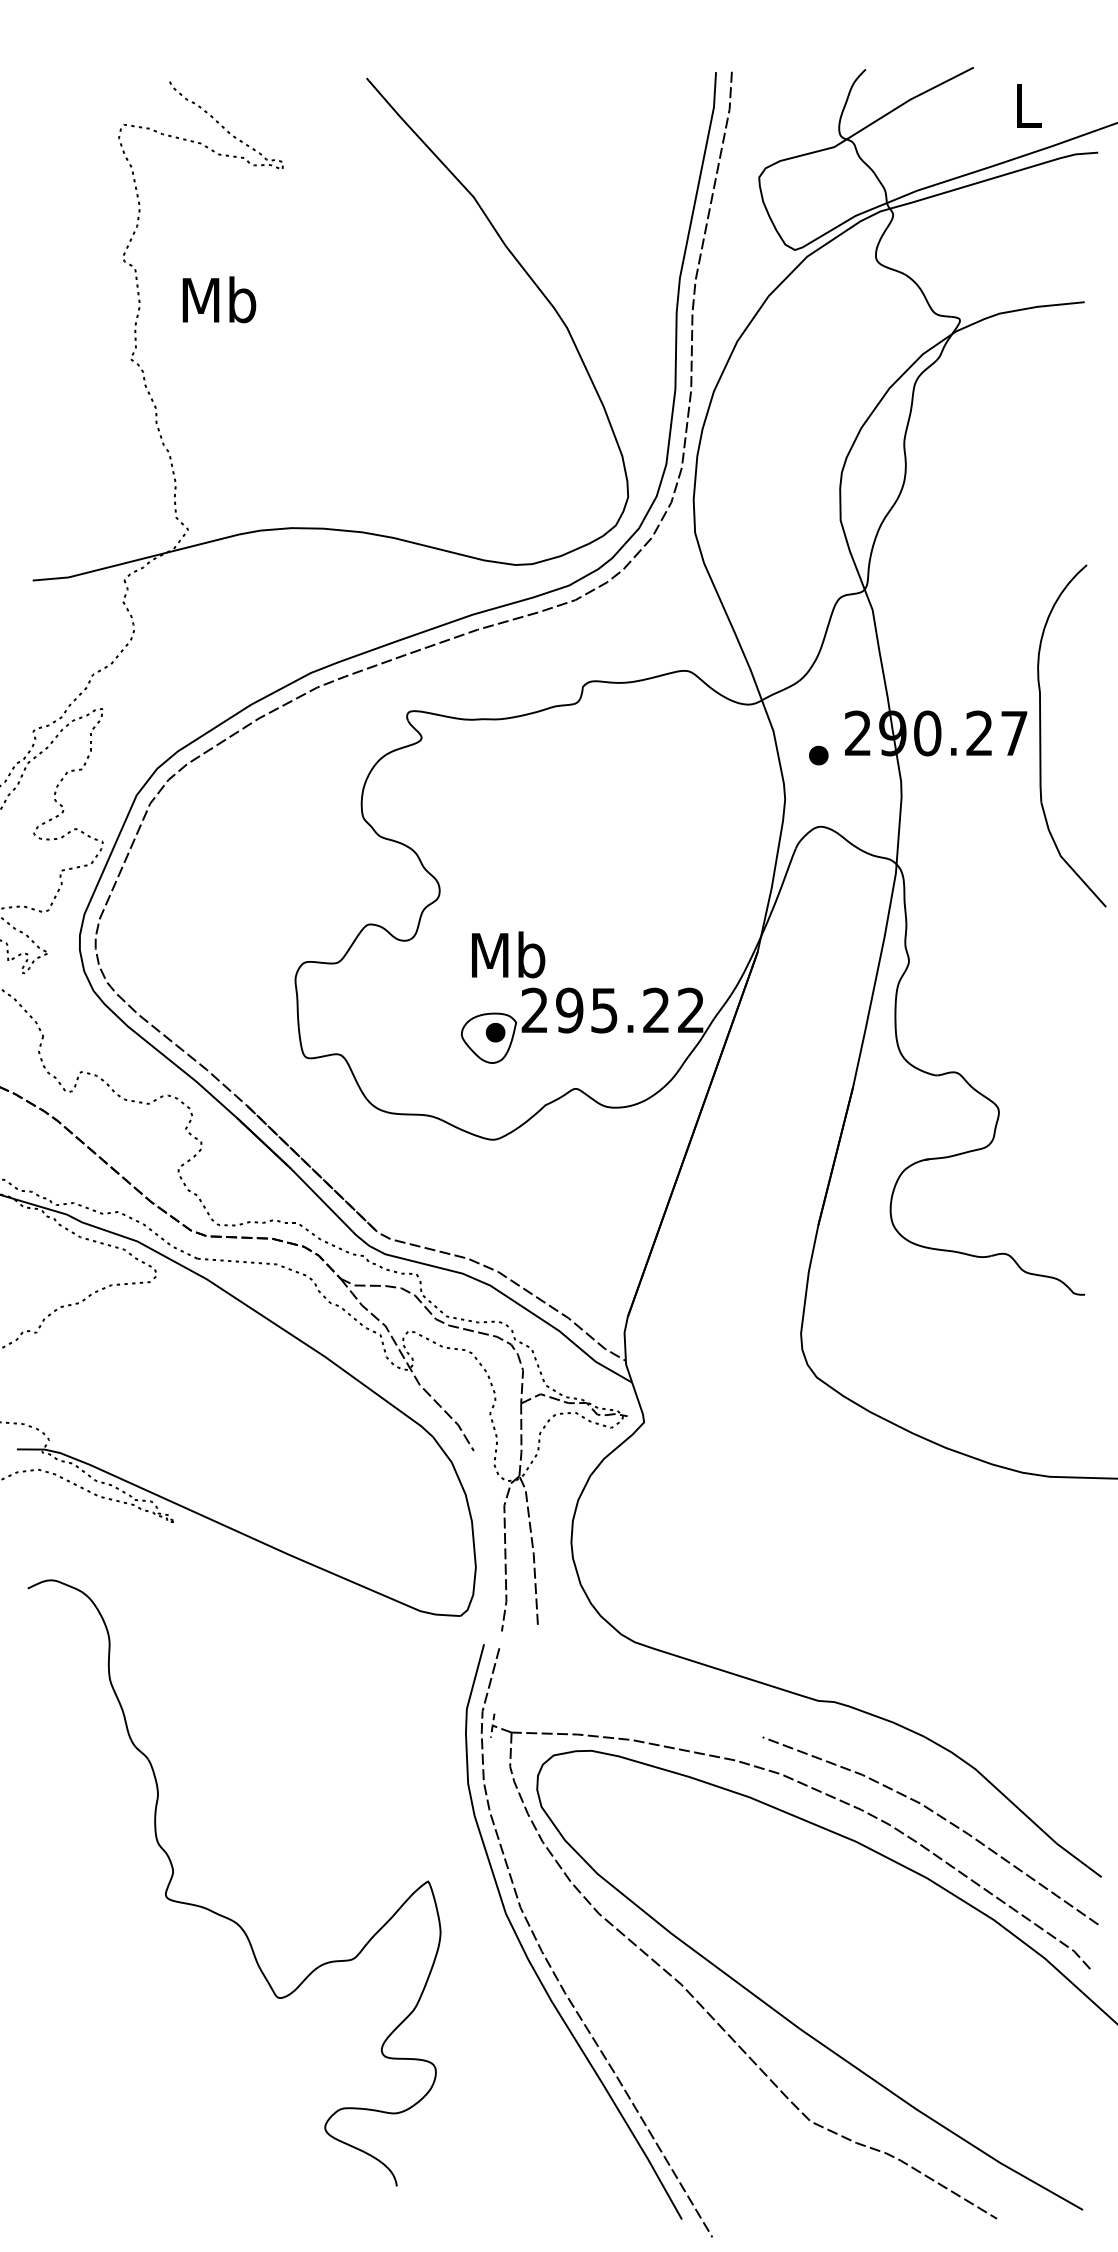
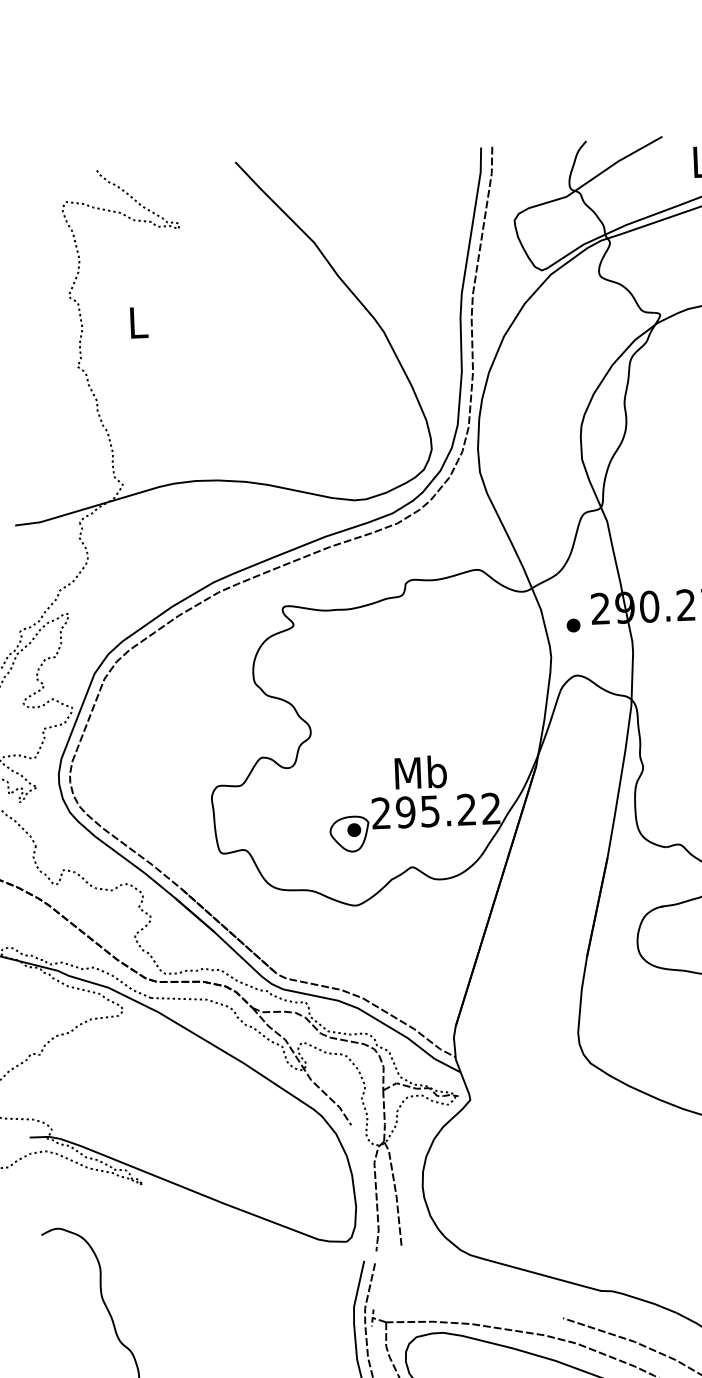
text: (219, 299) -> (138, 322), Mb -> L
text: (508, 954) -> (420, 772), moved

